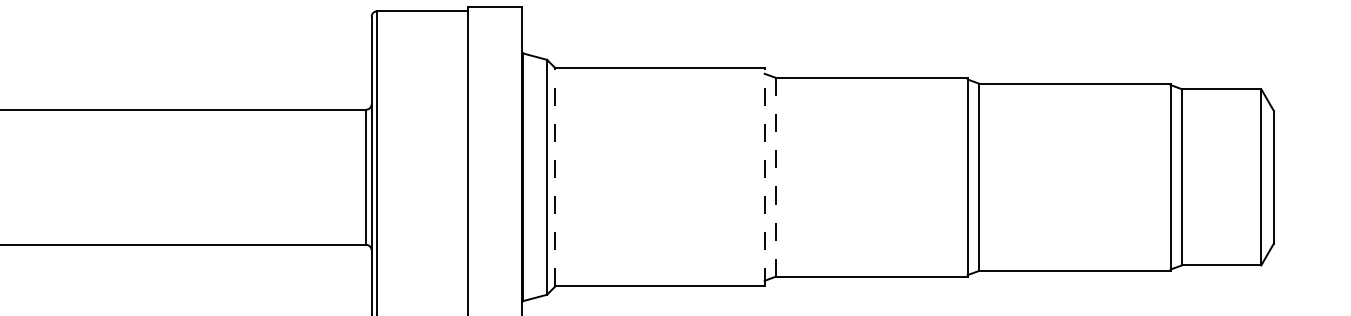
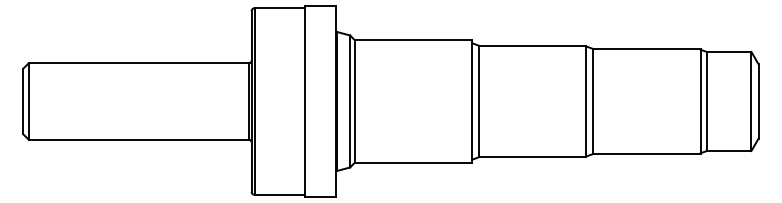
line: (554, 177) -> (354, 101), dashed -> solid
line: (764, 177) -> (472, 101), dashed -> solid
line: (775, 177) -> (478, 101), dashed -> solid

